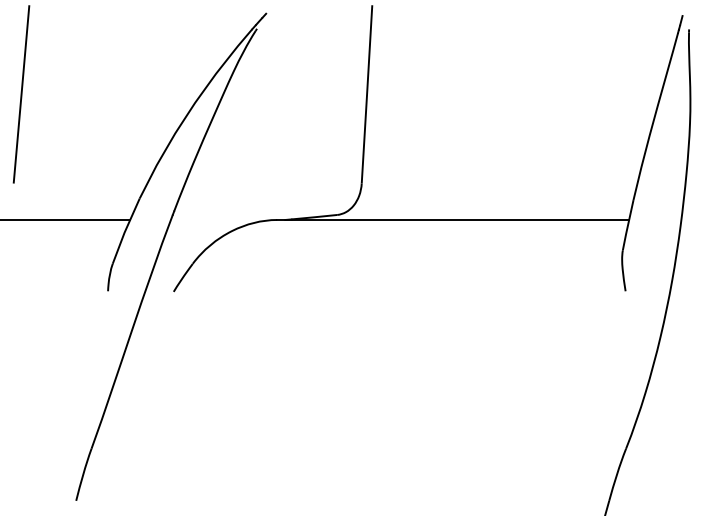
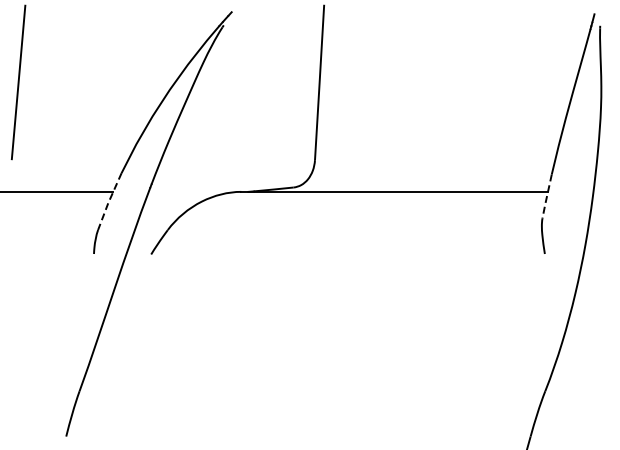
line: (627, 226) -> (546, 197), solid -> dashed
line: (124, 232) -> (108, 202), solid -> dashed

